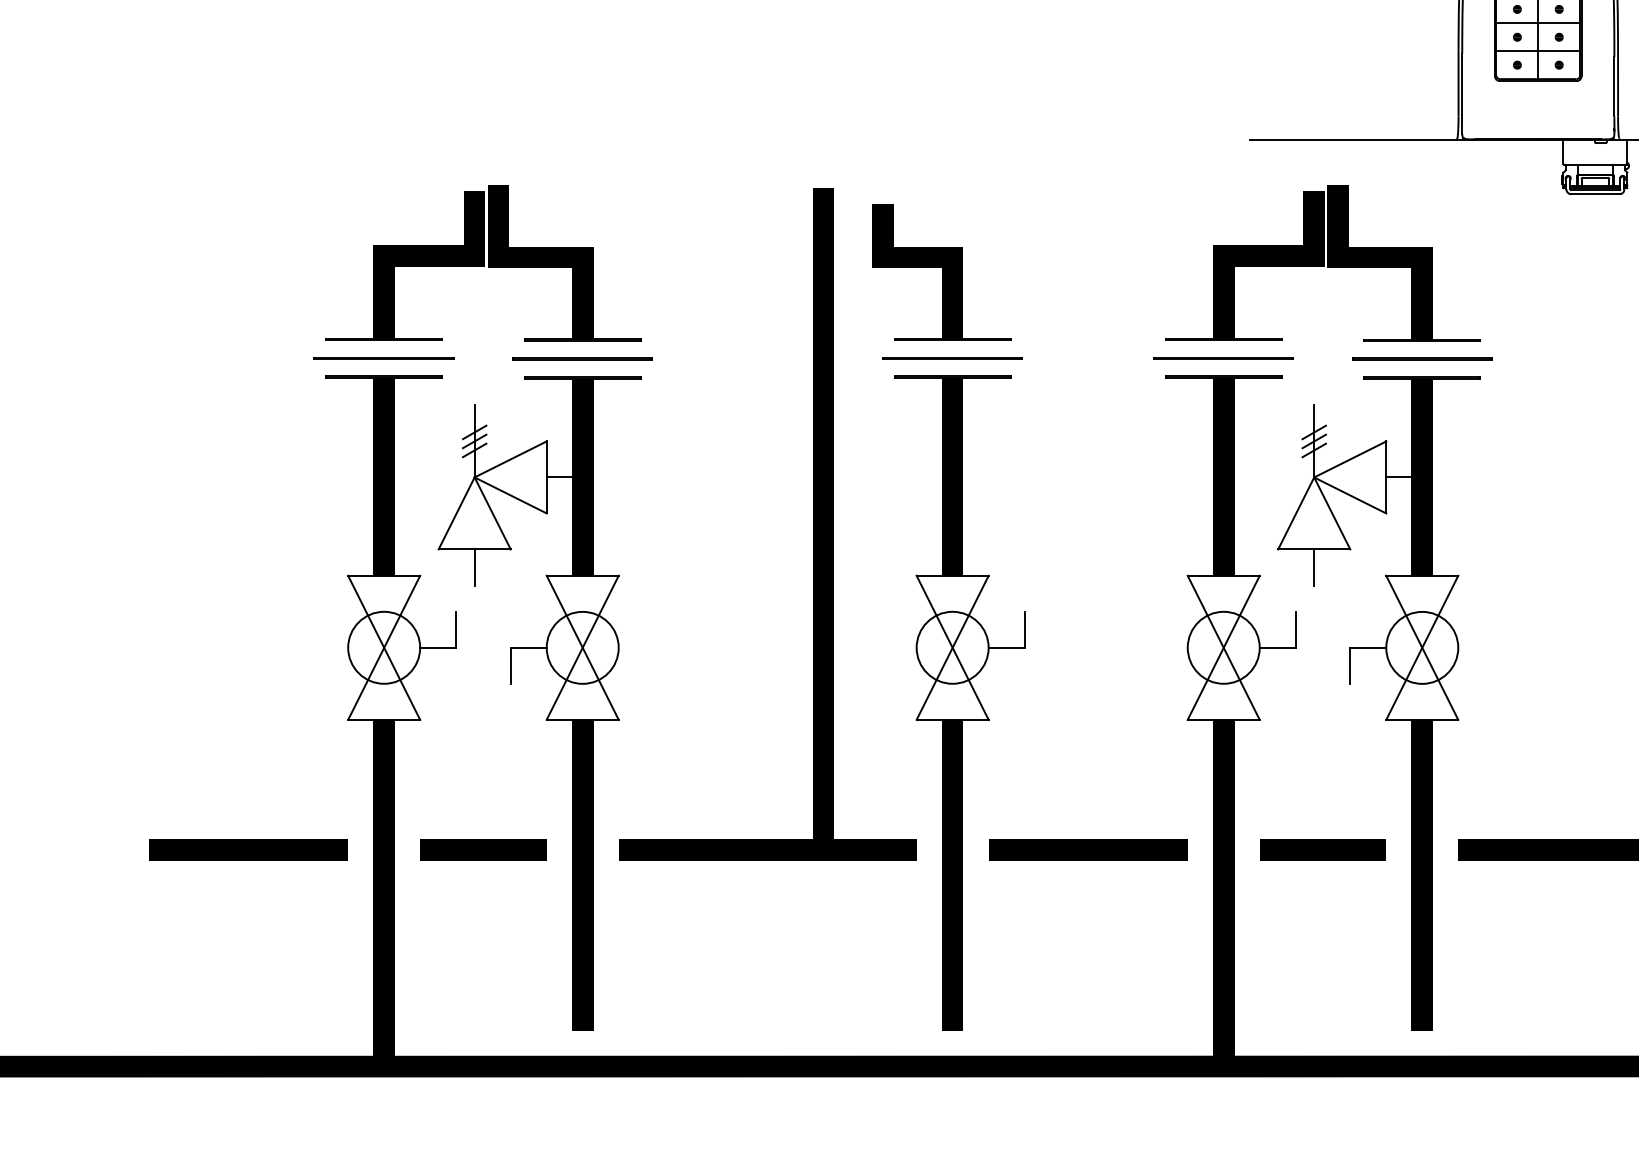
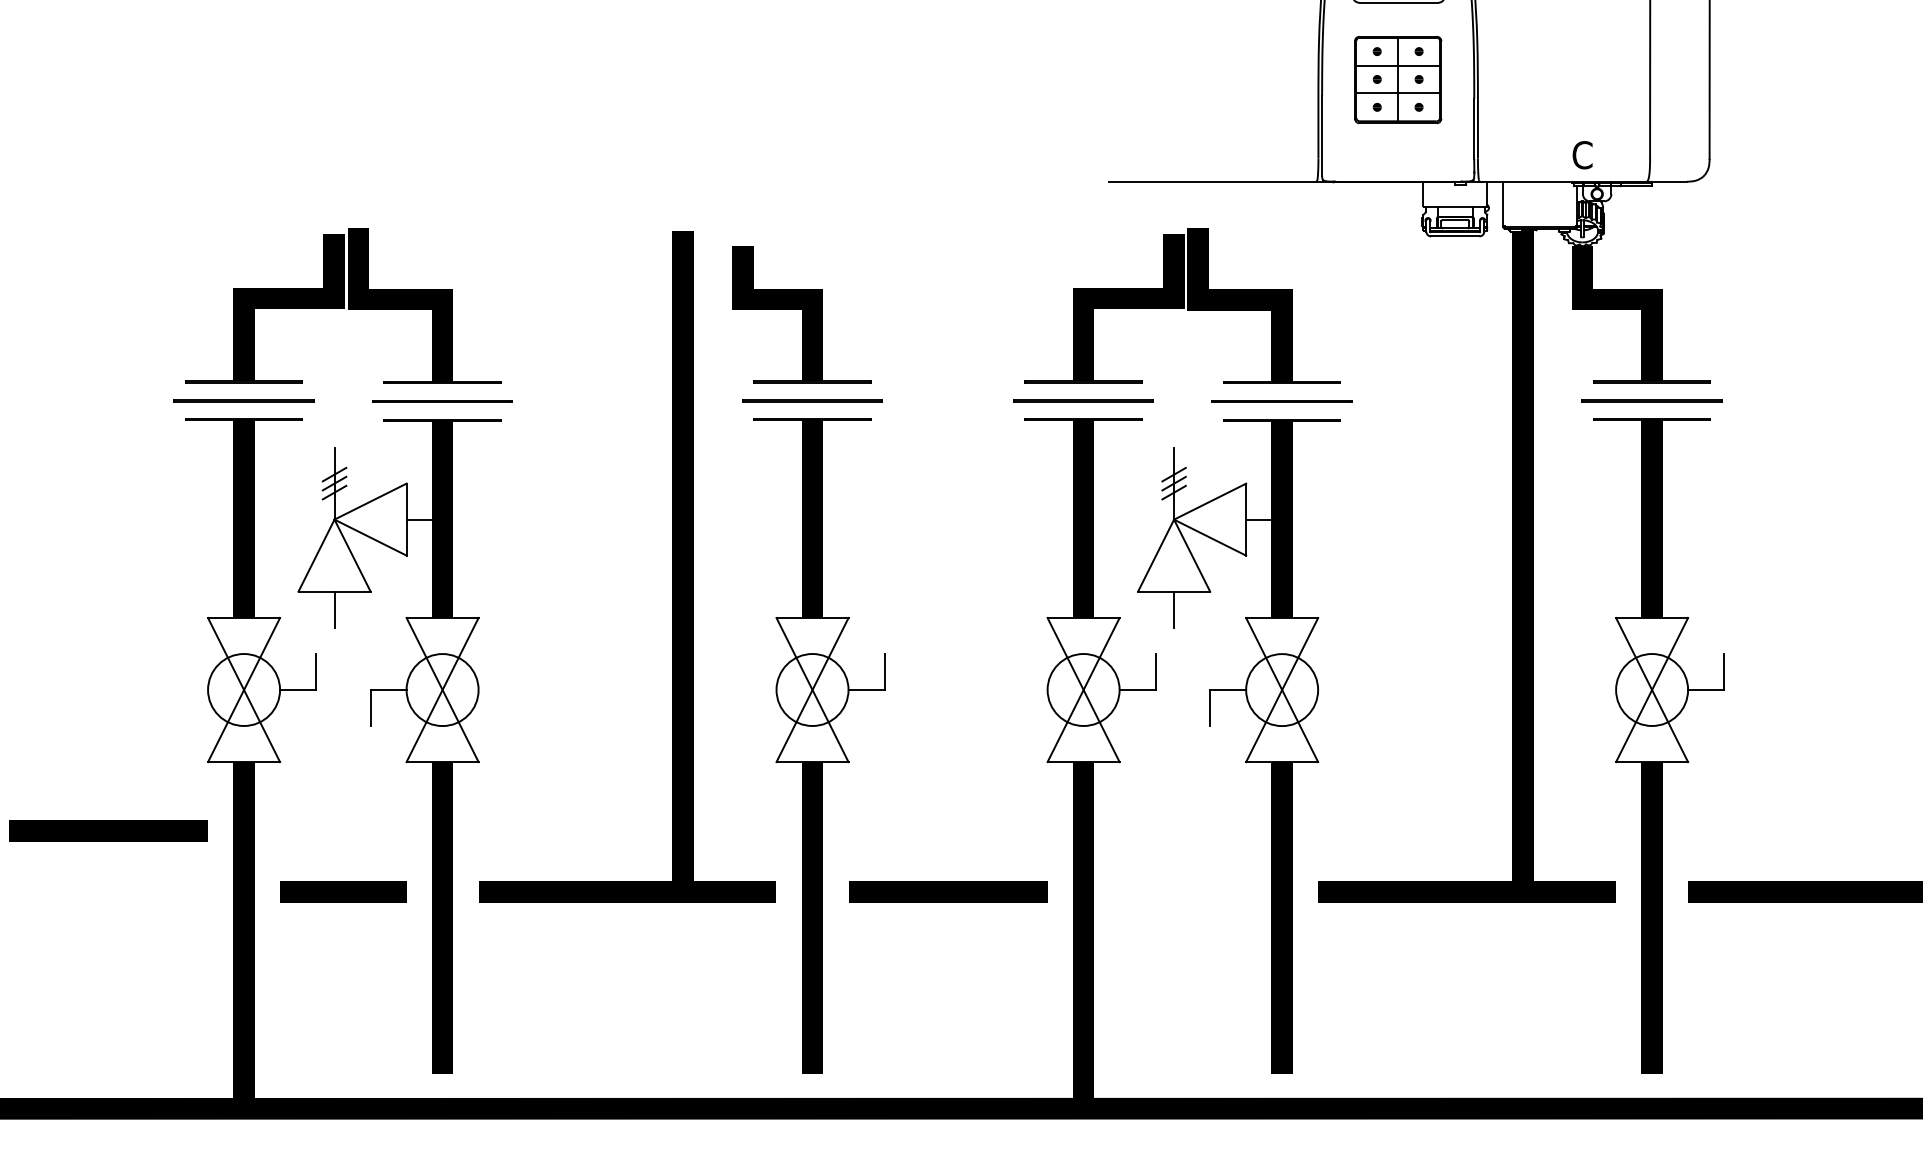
line: (248, 849) -> (108, 830), moved
line: (1322, 849) -> (1182, 891), removed

